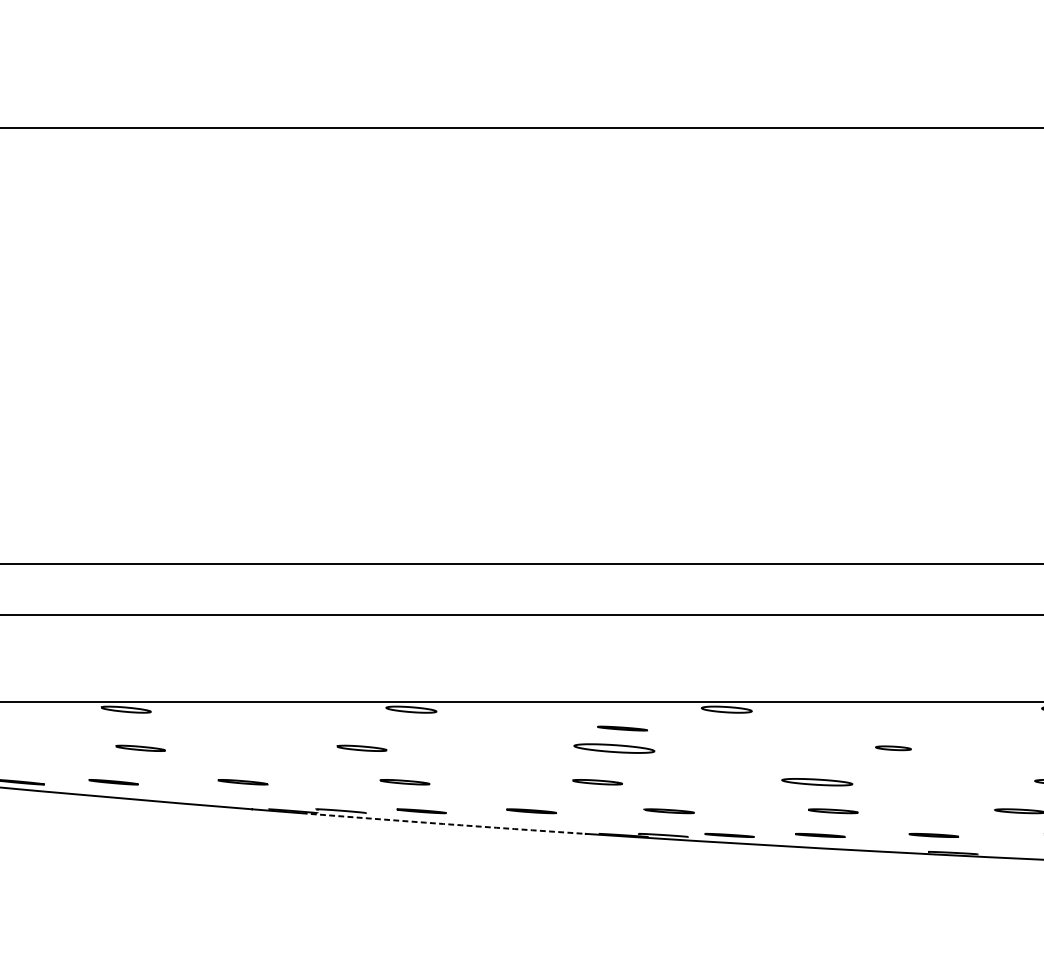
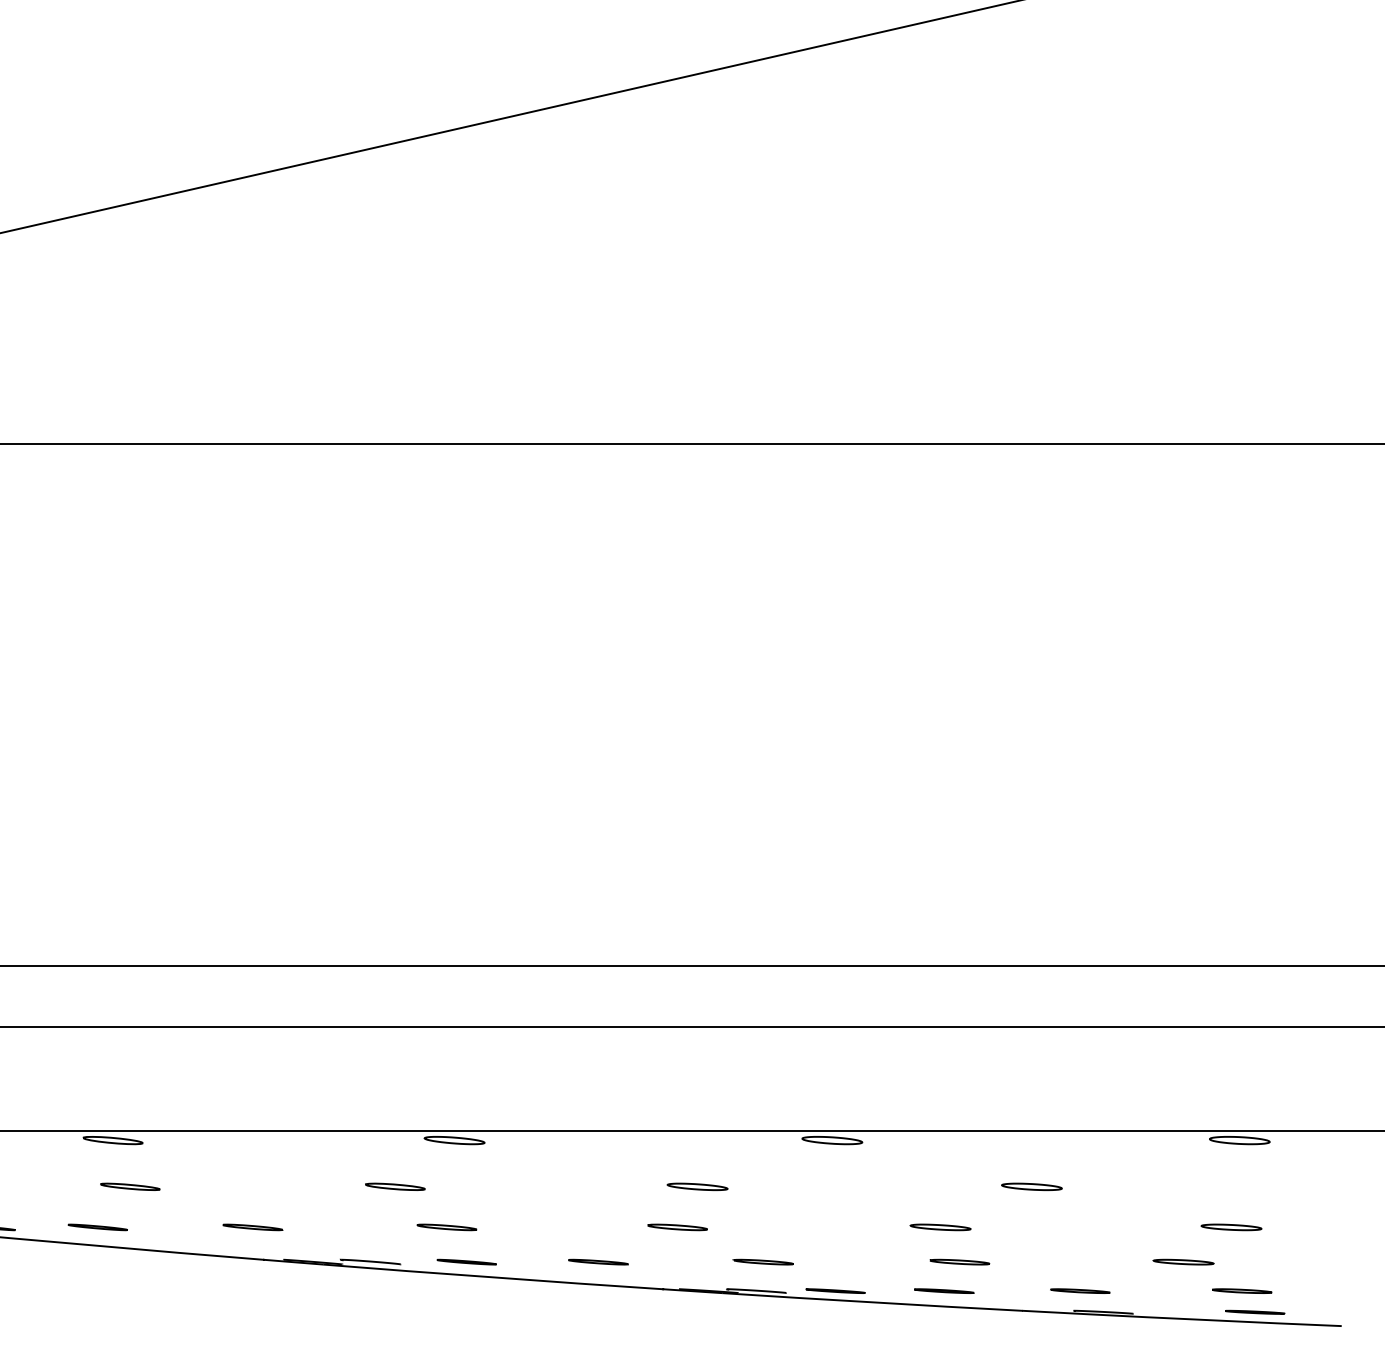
curve: (622, 728) -> (707, 1162), removed
part: (614, 748) -> (697, 1186), size x0.62
part: (893, 748) -> (1031, 1186), size x1.43
part: (817, 782) -> (940, 1227), size x0.71
arc: (443, 824) -> (493, 1277), dashed -> solid

